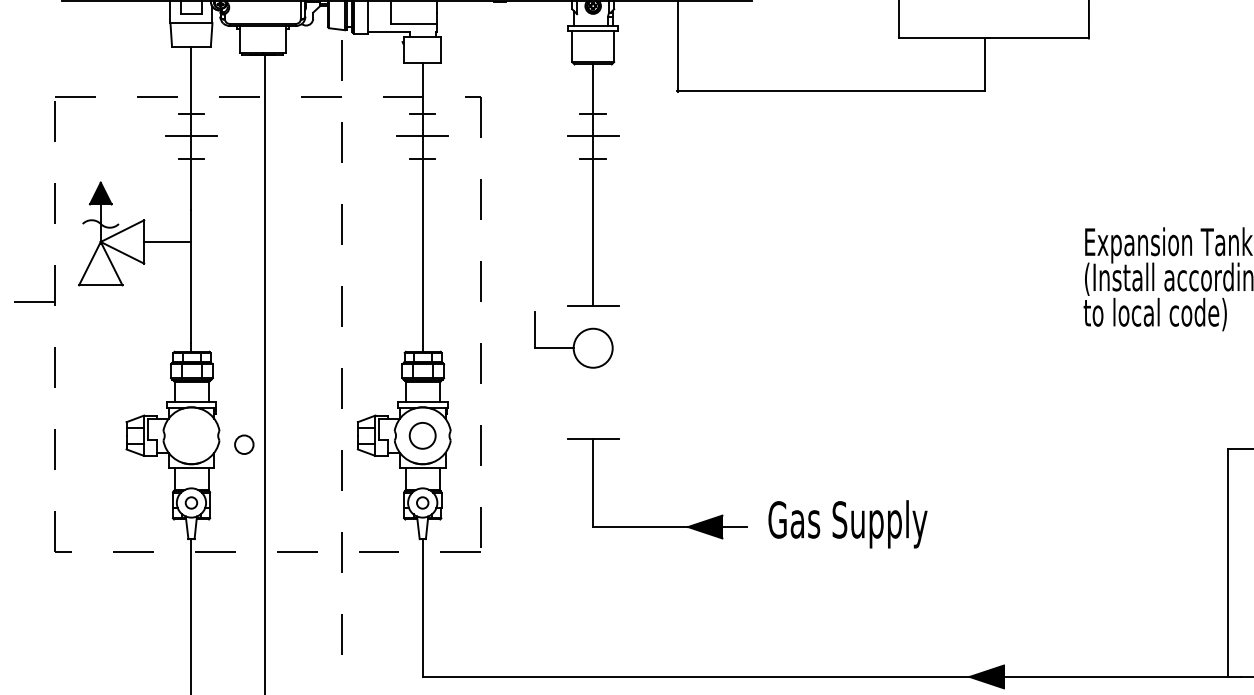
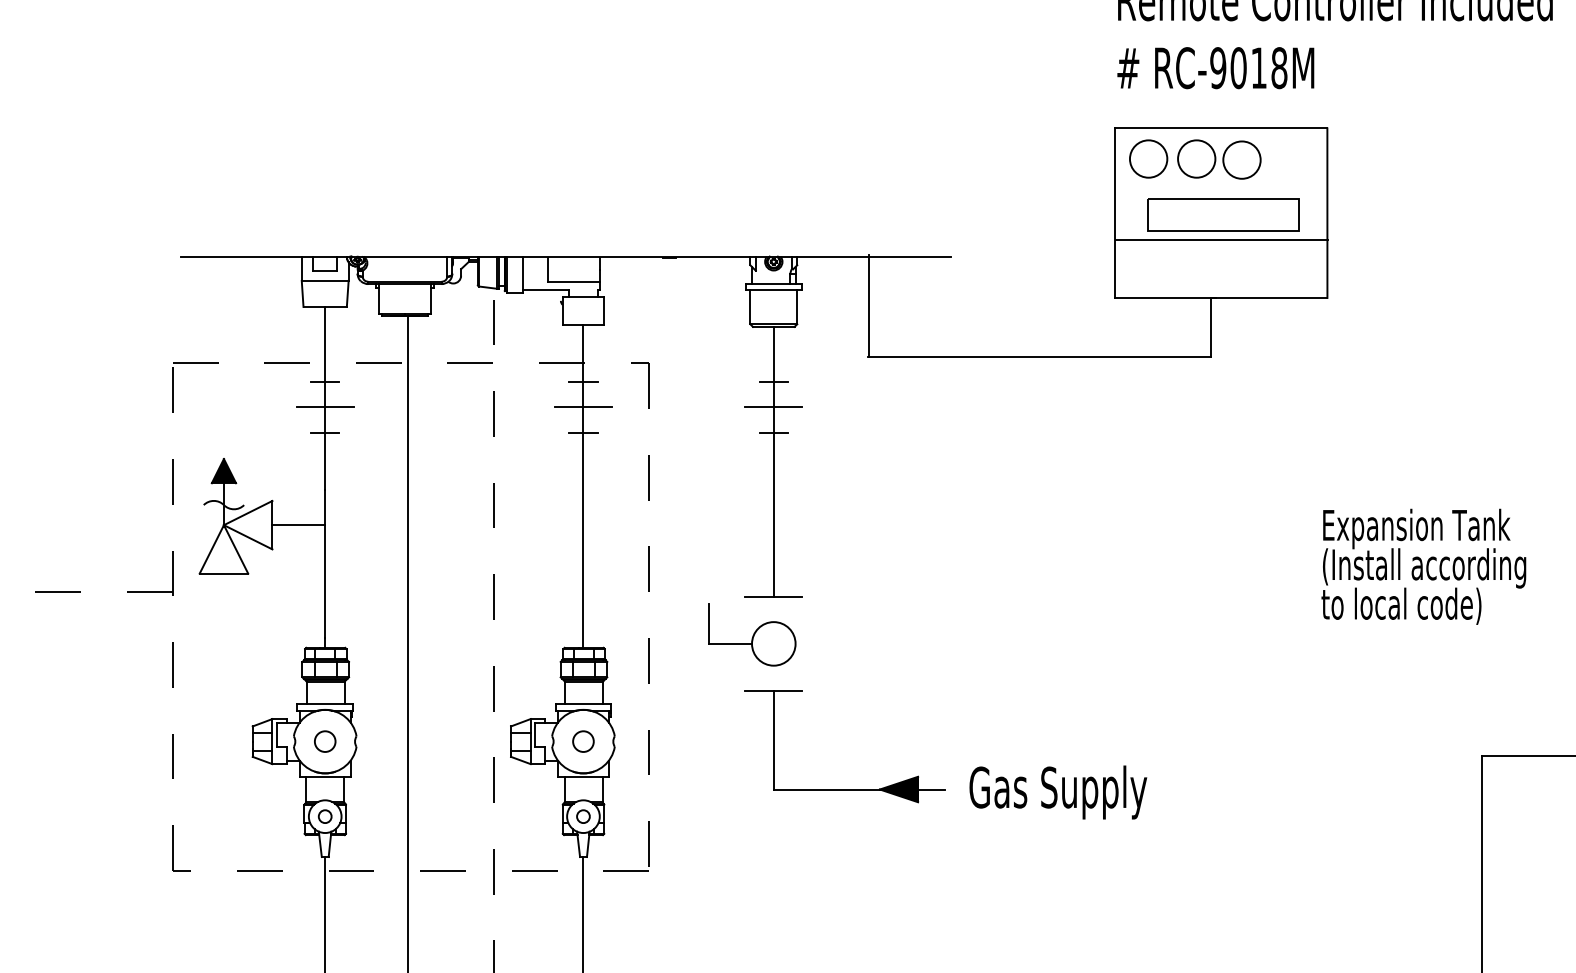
circle: (422, 435) -> (583, 741), size x0.71
circle: (244, 444) -> (325, 741), moved
text: (848, 524) -> (1058, 792), moved
part: (656, 527) -> (844, 789), moved

